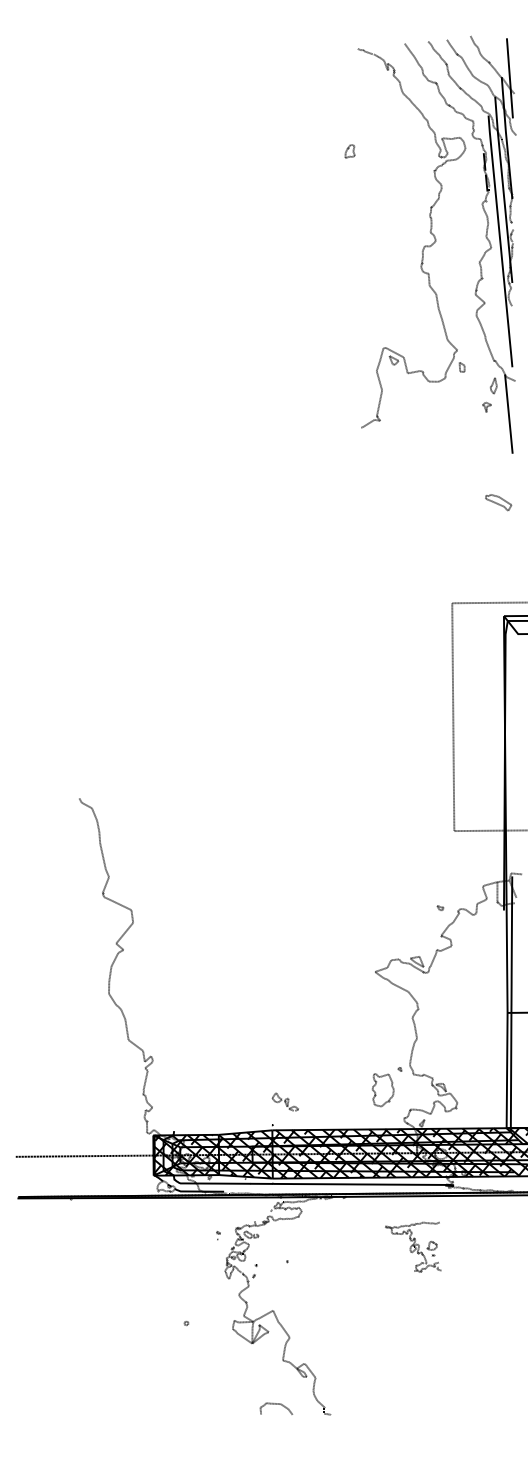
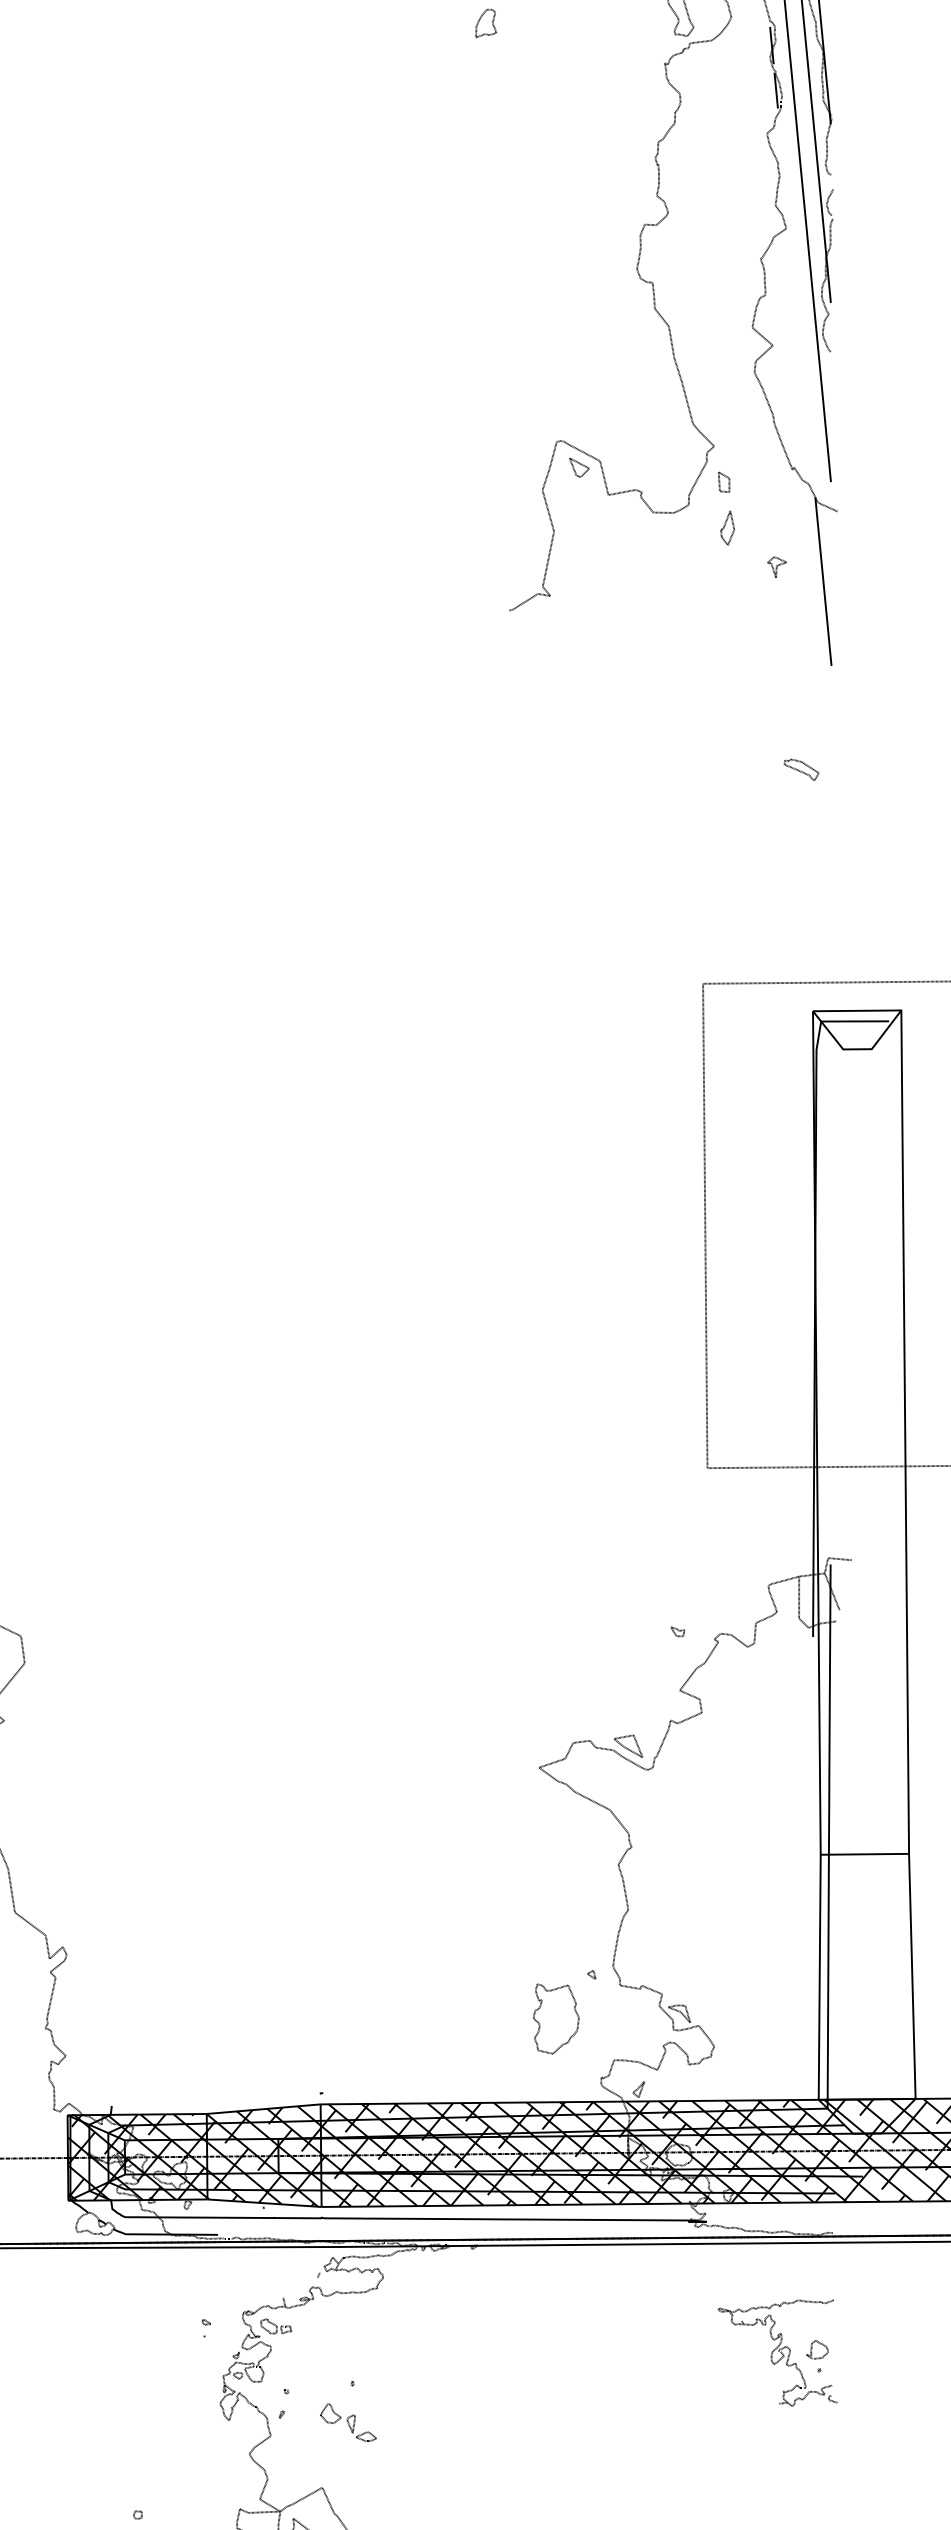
part: (493, 385) -> (727, 527), moved
part: (498, 502) -> (801, 769), size x0.62
part: (284, 1101) -> (346, 2421), moved
part: (413, 1246) -> (778, 2351), moved

